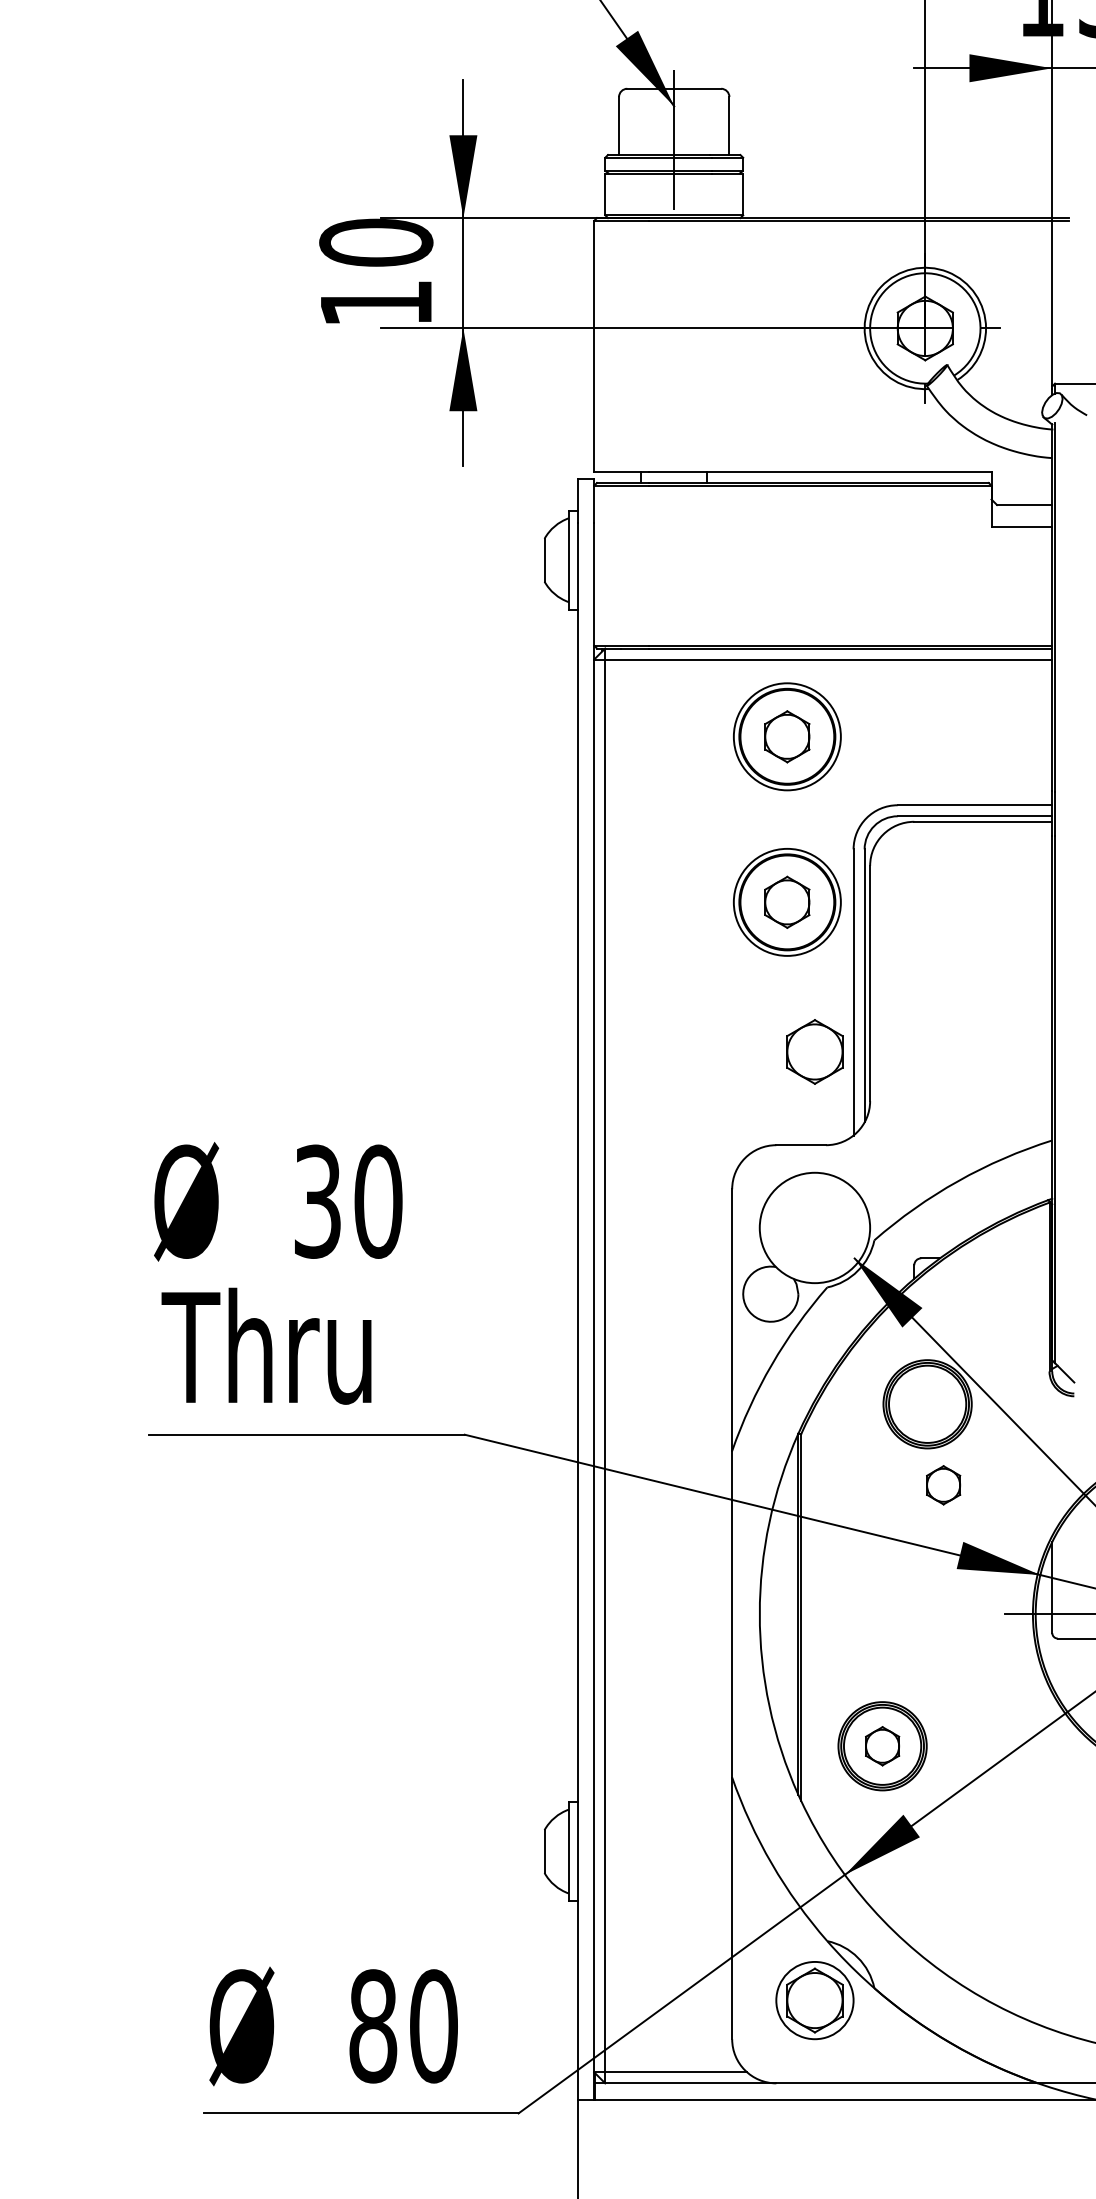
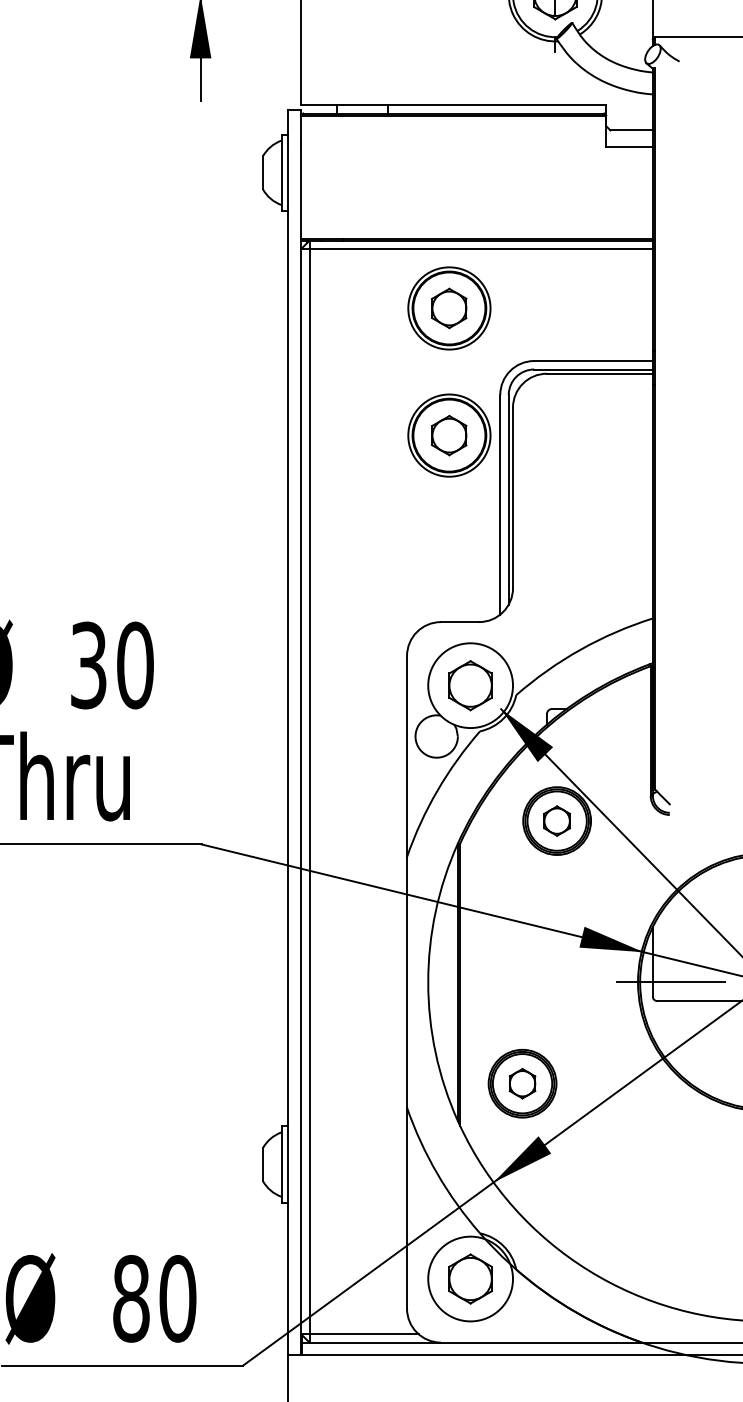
part: (814, 1051) -> (470, 685), moved
part: (943, 1485) -> (557, 821), moved
circle: (814, 2000) -> (470, 1278), size x1.43

